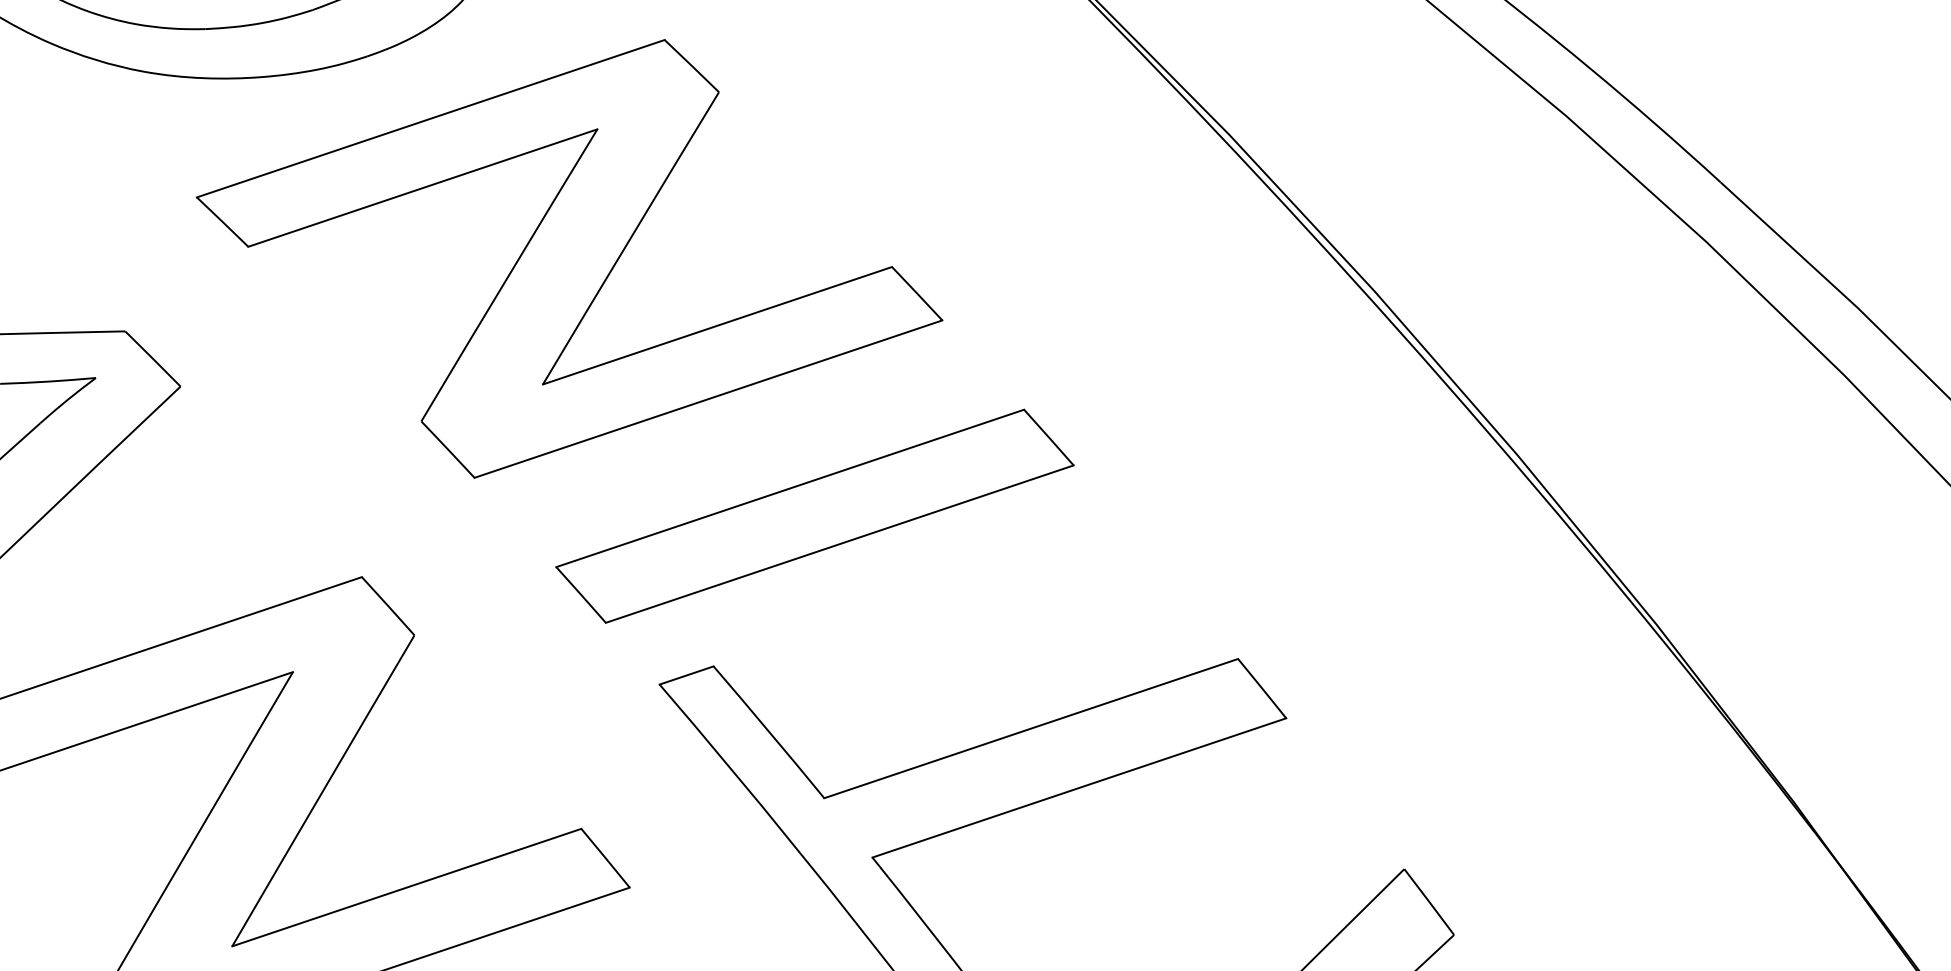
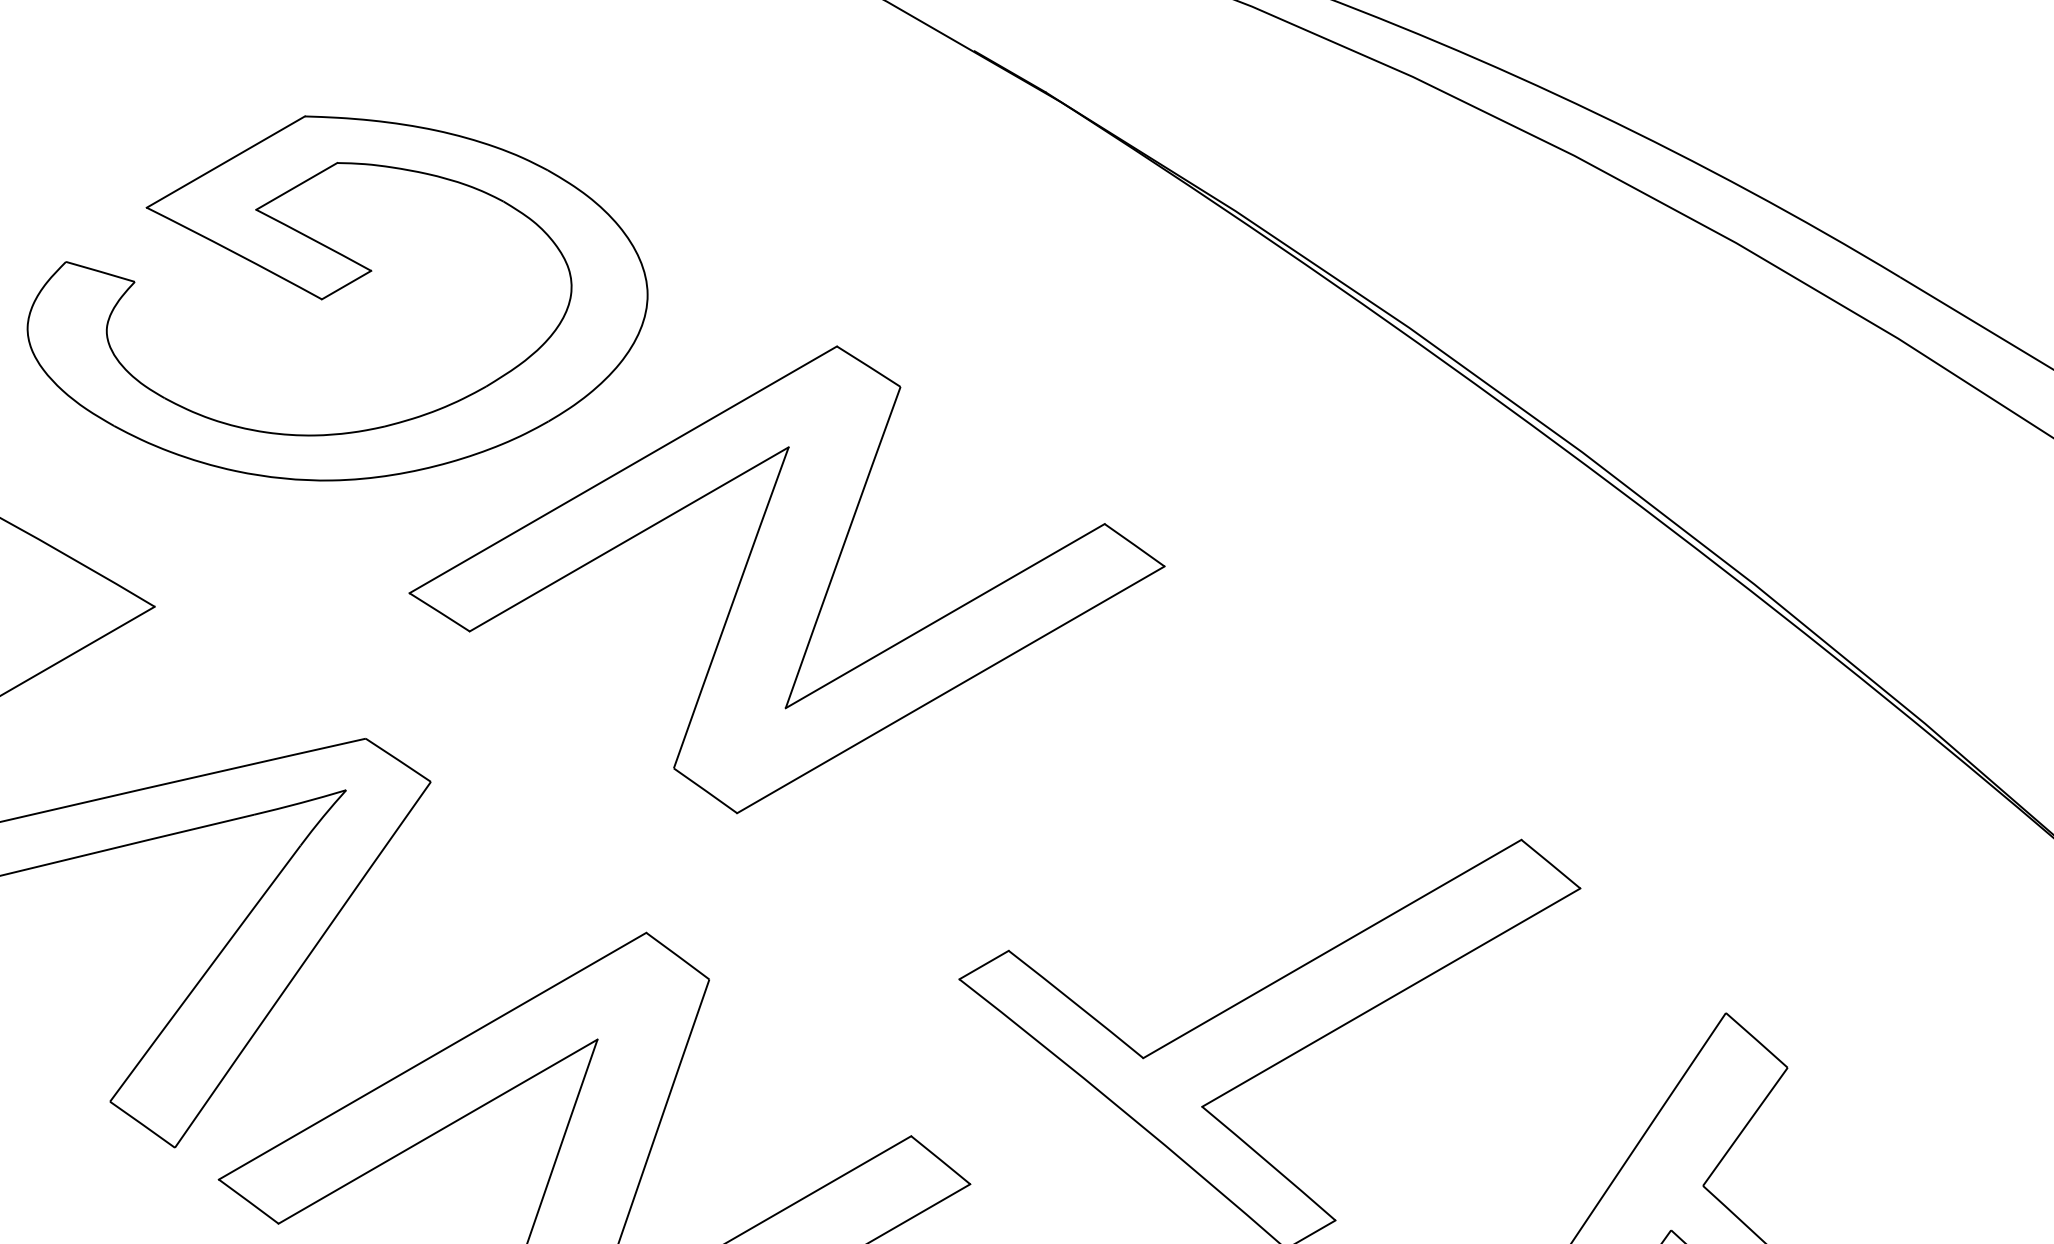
part: (814, 515) -> (1077, 783), removed

